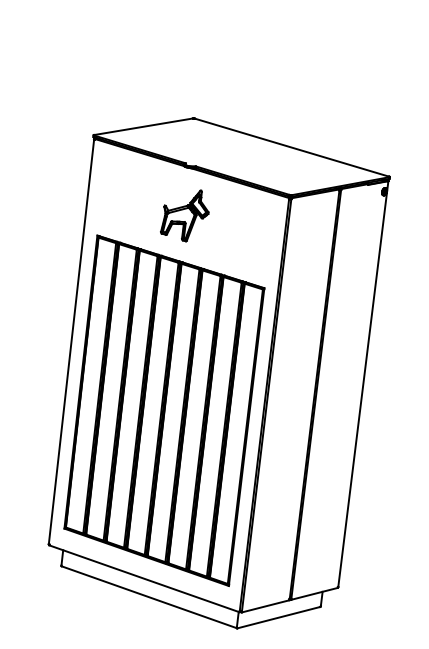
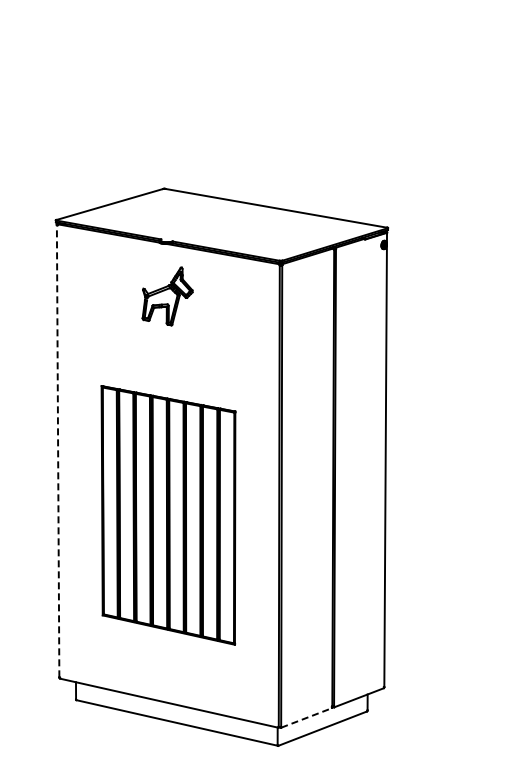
line: (71, 341) -> (58, 450), solid -> dashed
part: (163, 410) -> (168, 515), size x0.7
line: (266, 606) -> (307, 717), solid -> dashed

